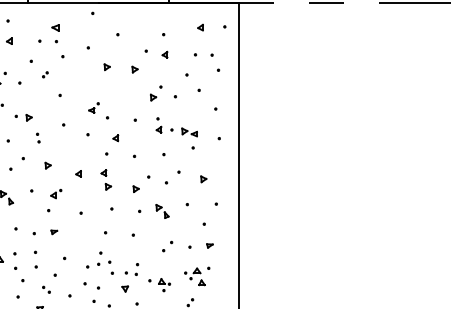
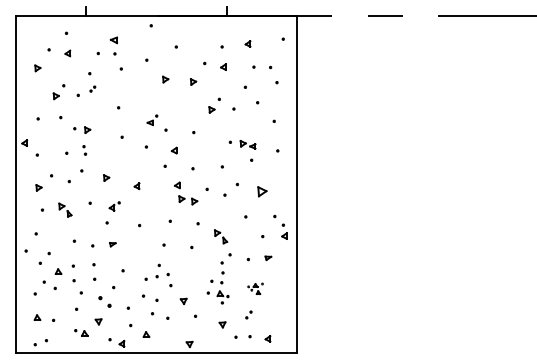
part: (200, 27) -> (247, 43), moved
part: (45, 74) -> (92, 88), moved
part: (159, 125) -> (284, 231), moved
part: (38, 138) -> (84, 150), moved
part: (106, 179) -> (179, 191), moved
part: (203, 179) -> (261, 191), size x1.6
part: (162, 211) -> (220, 236), moved
part: (132, 269) -> (217, 277), moved
part: (197, 276) -> (255, 288), size x0.6
part: (46, 290) -> (104, 302), size x1.6

